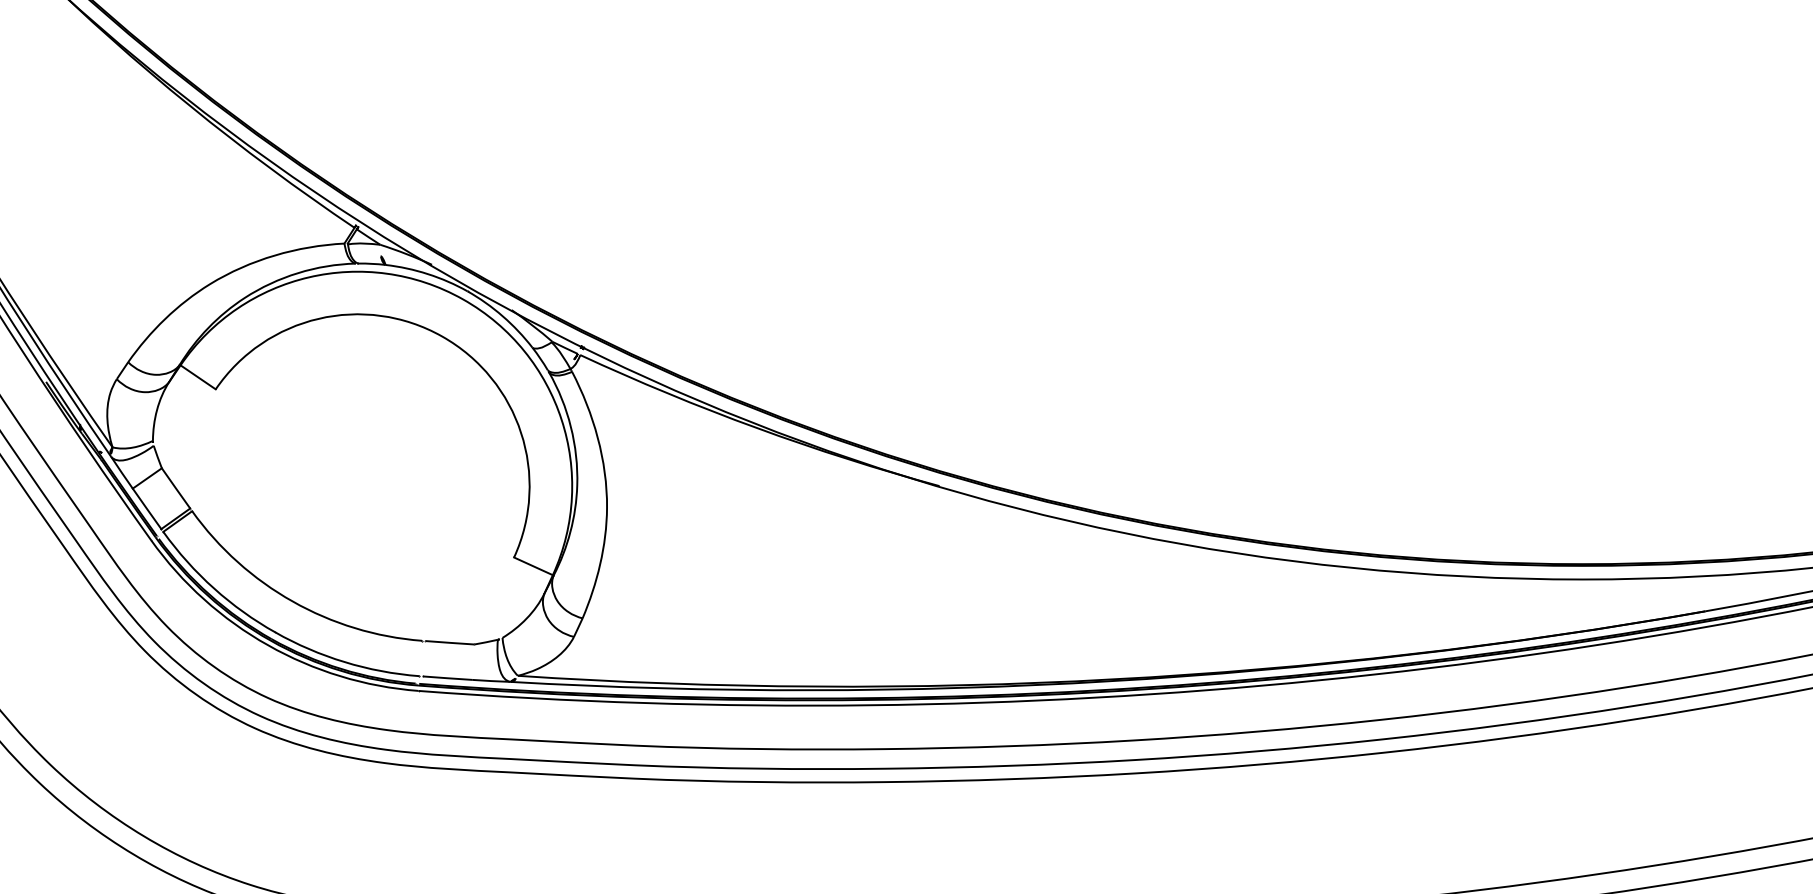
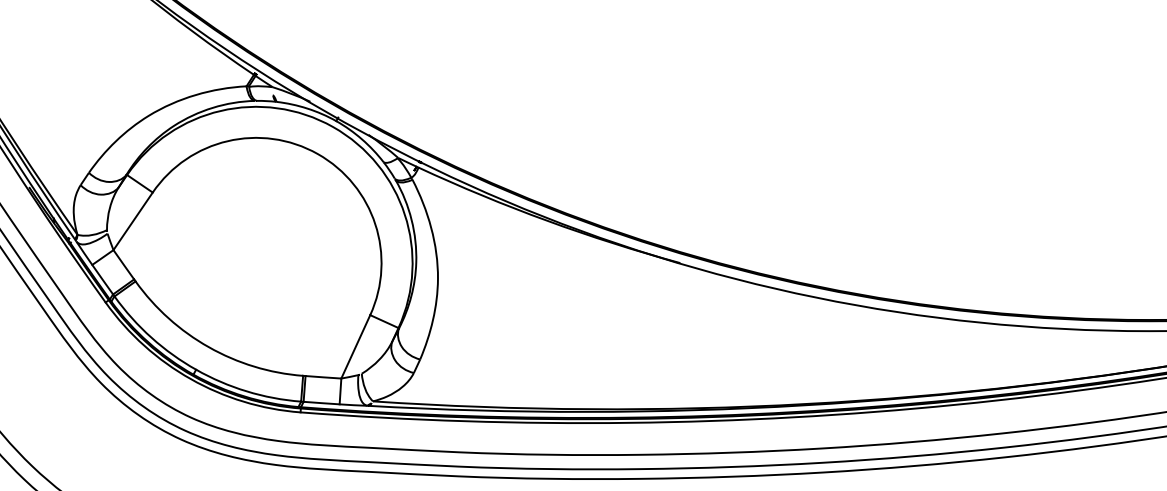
line: (188, 428) -> (132, 221), added
line: (494, 600) -> (355, 346), added

